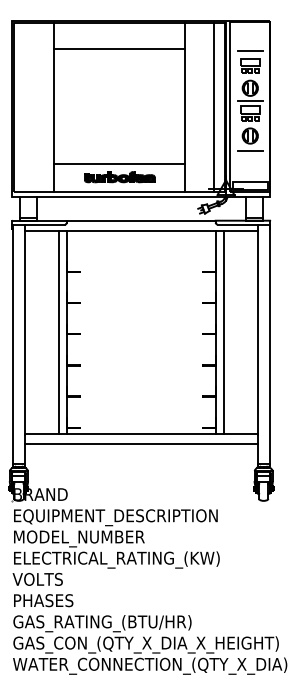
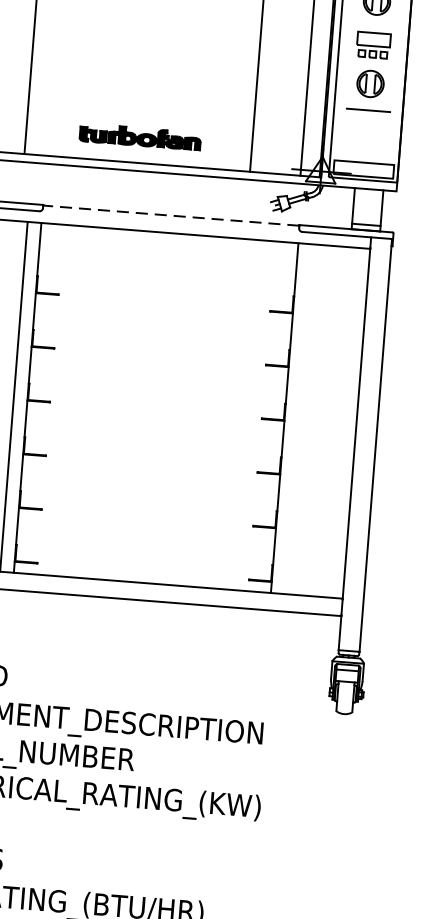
line: (249, 101) -> (373, 24), removed
line: (119, 163) -> (141, 113), removed
line: (140, 221) -> (169, 216), solid -> dashed
line: (223, 332) -> (297, 418), removed

